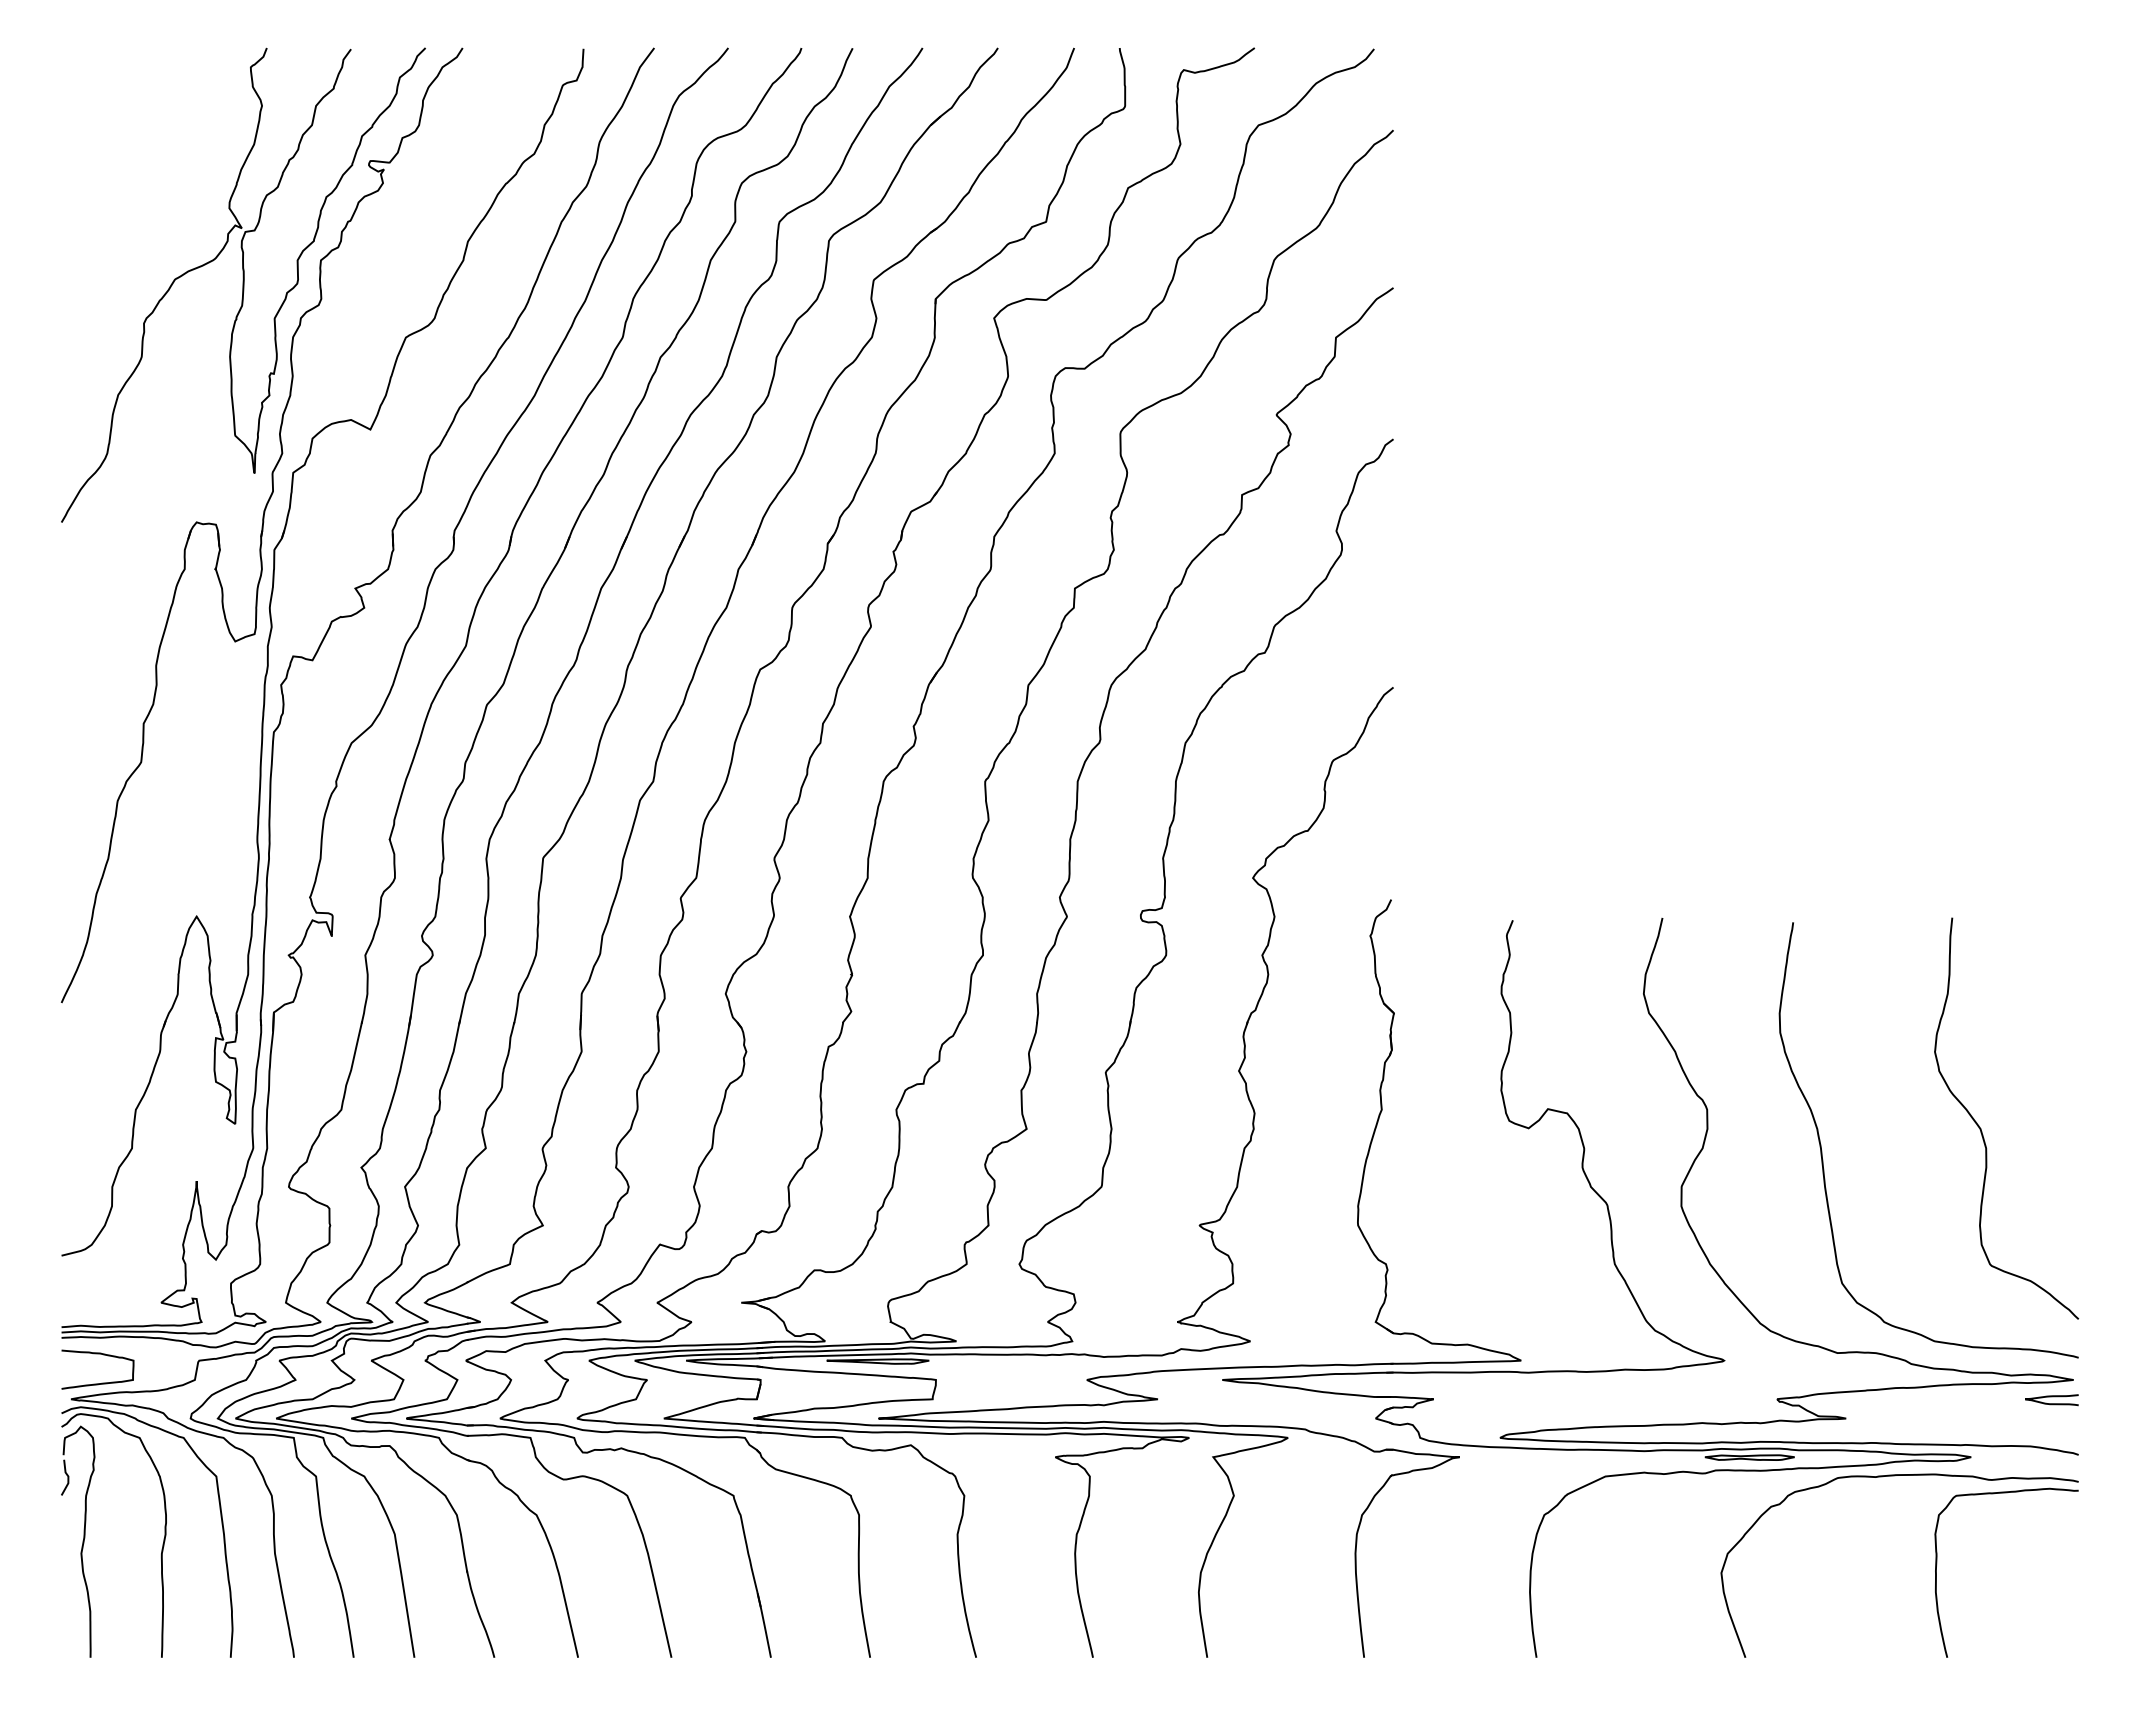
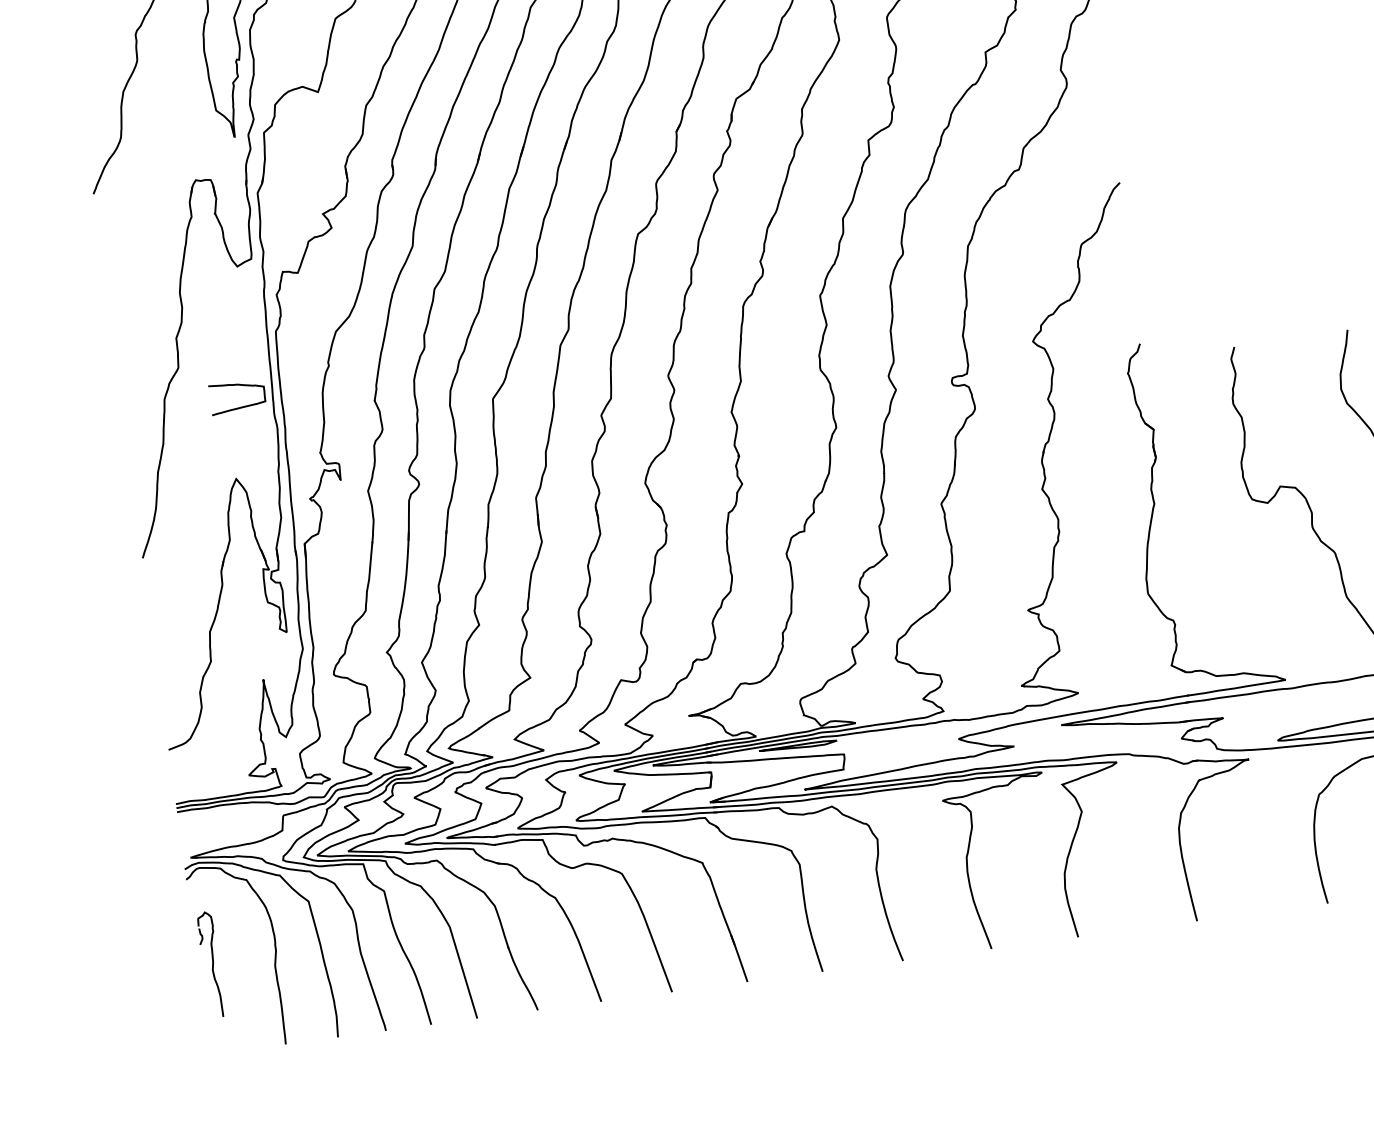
curve: (101, 1382) -> (241, 406), moved
part: (78, 1541) -> (210, 964), size x0.6

